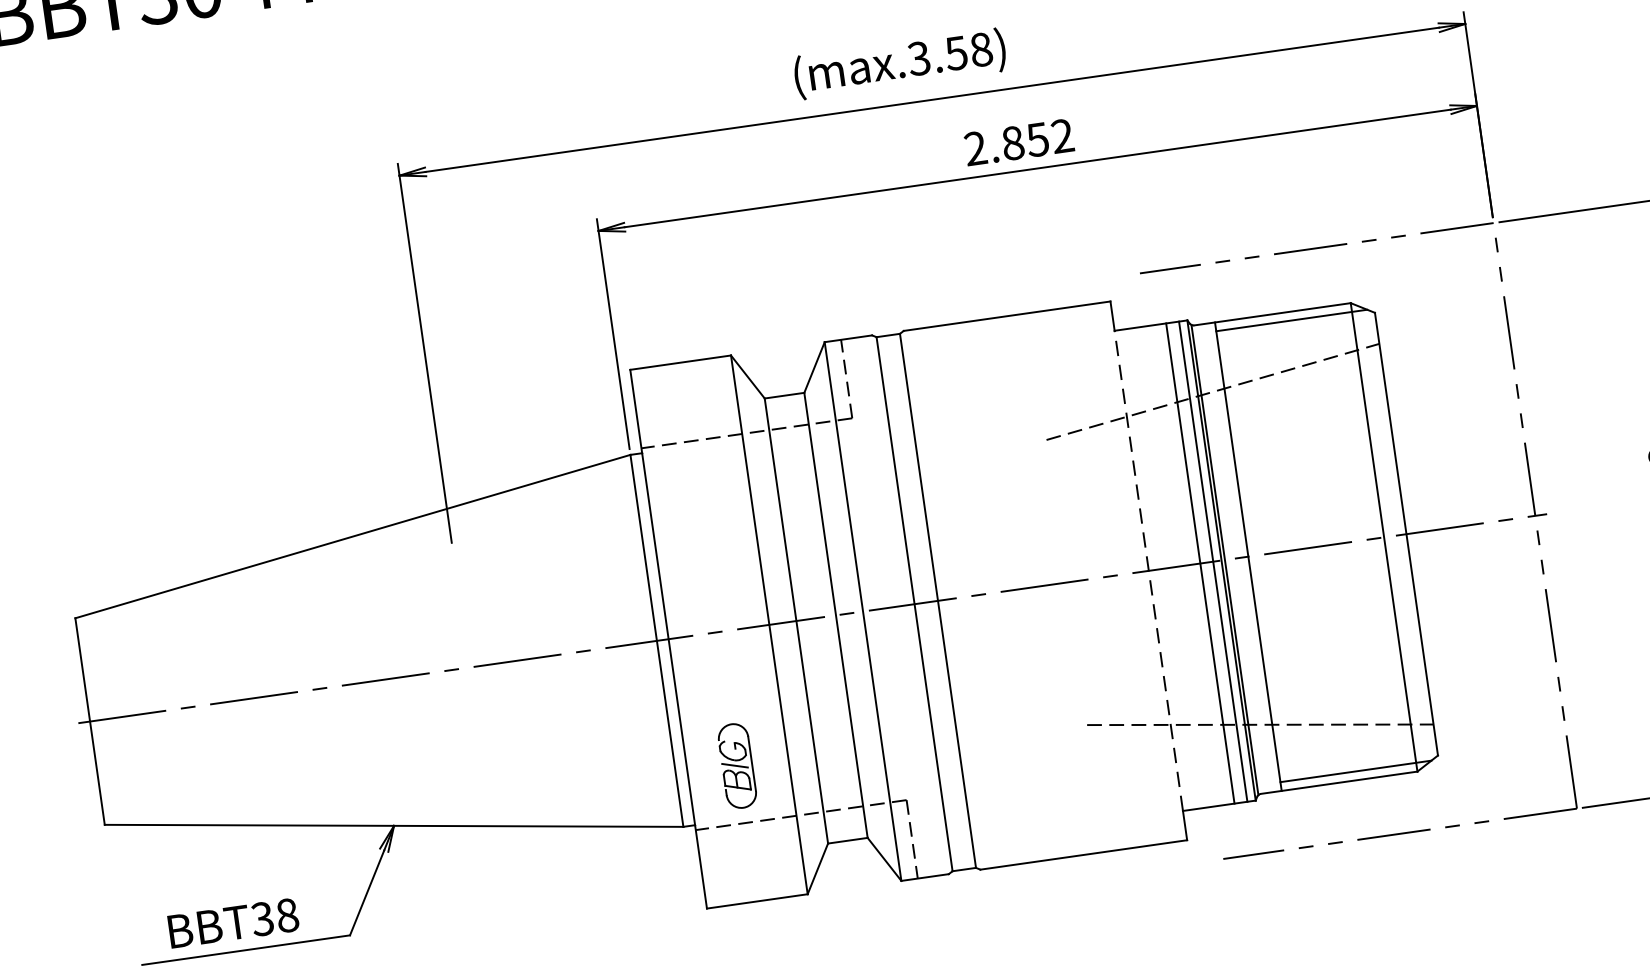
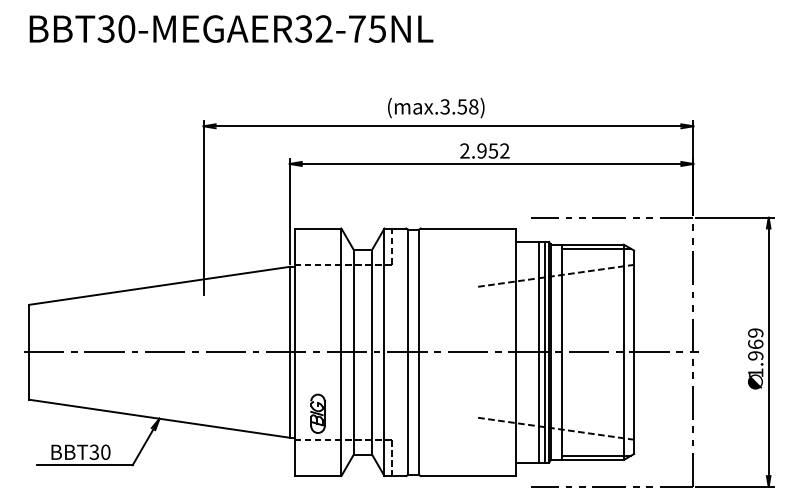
text: (1011, 142) -> (481, 150), 2.852 -> 2.952
line: (1147, 569) -> (515, 351), dashed -> solid
text: (286, 916) -> (105, 452), BBT38 -> BBT30

